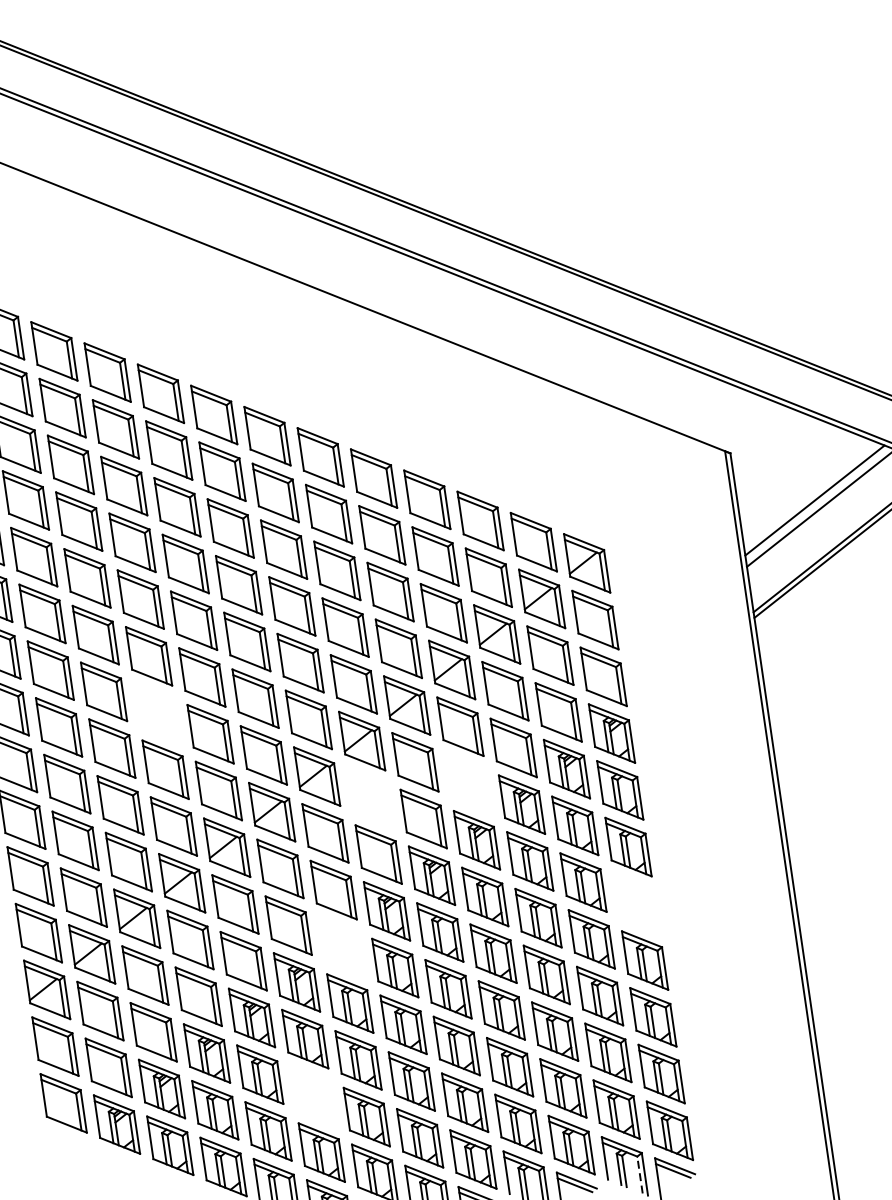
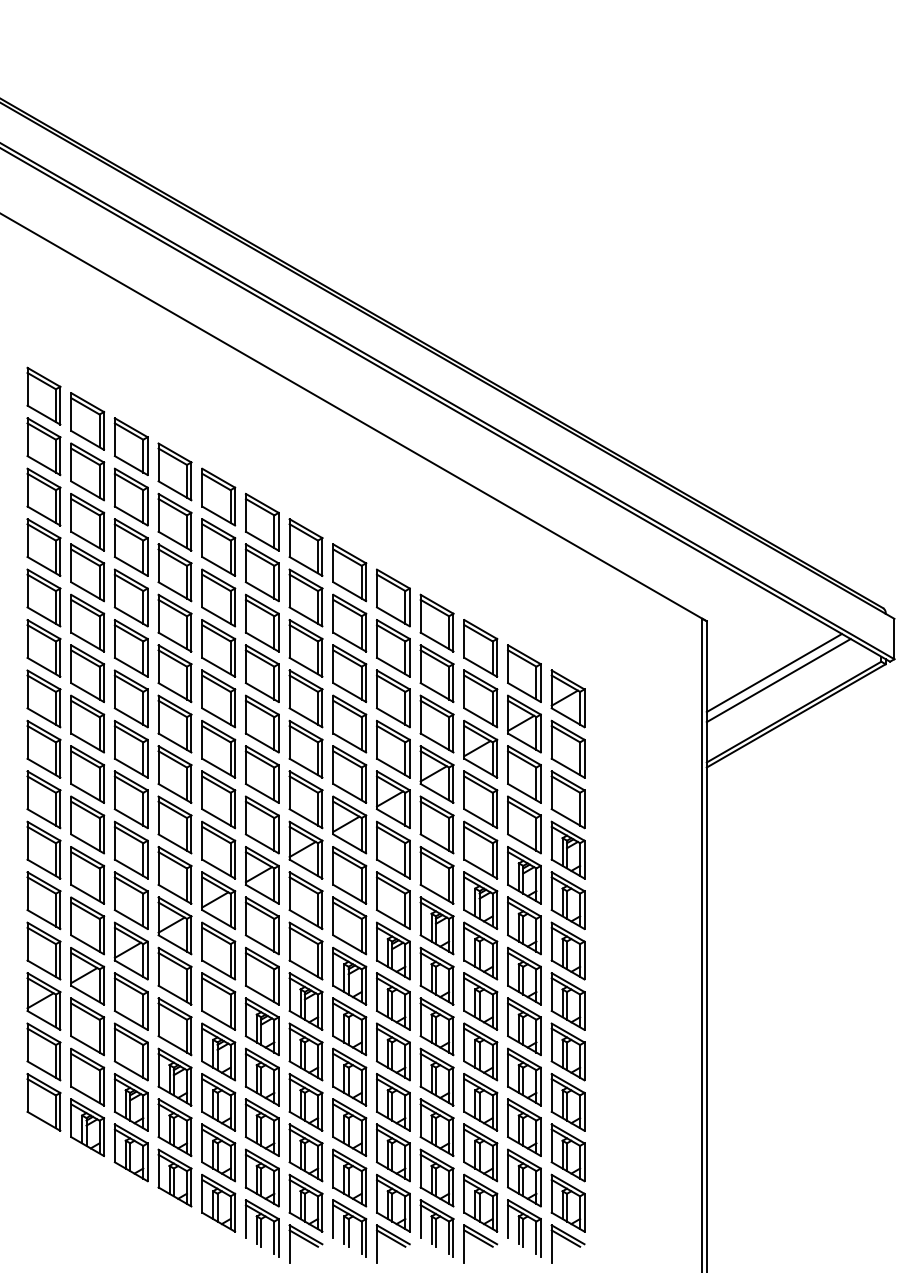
part: (156, 713) -> (174, 774), added
part: (468, 783) -> (436, 875), added
part: (370, 797) -> (349, 875), added
part: (636, 903) -> (567, 1001), added
part: (341, 946) -> (305, 1001), added
part: (312, 1095) -> (261, 1127), added
line: (640, 1174) -> (536, 1237), dashed -> solid

